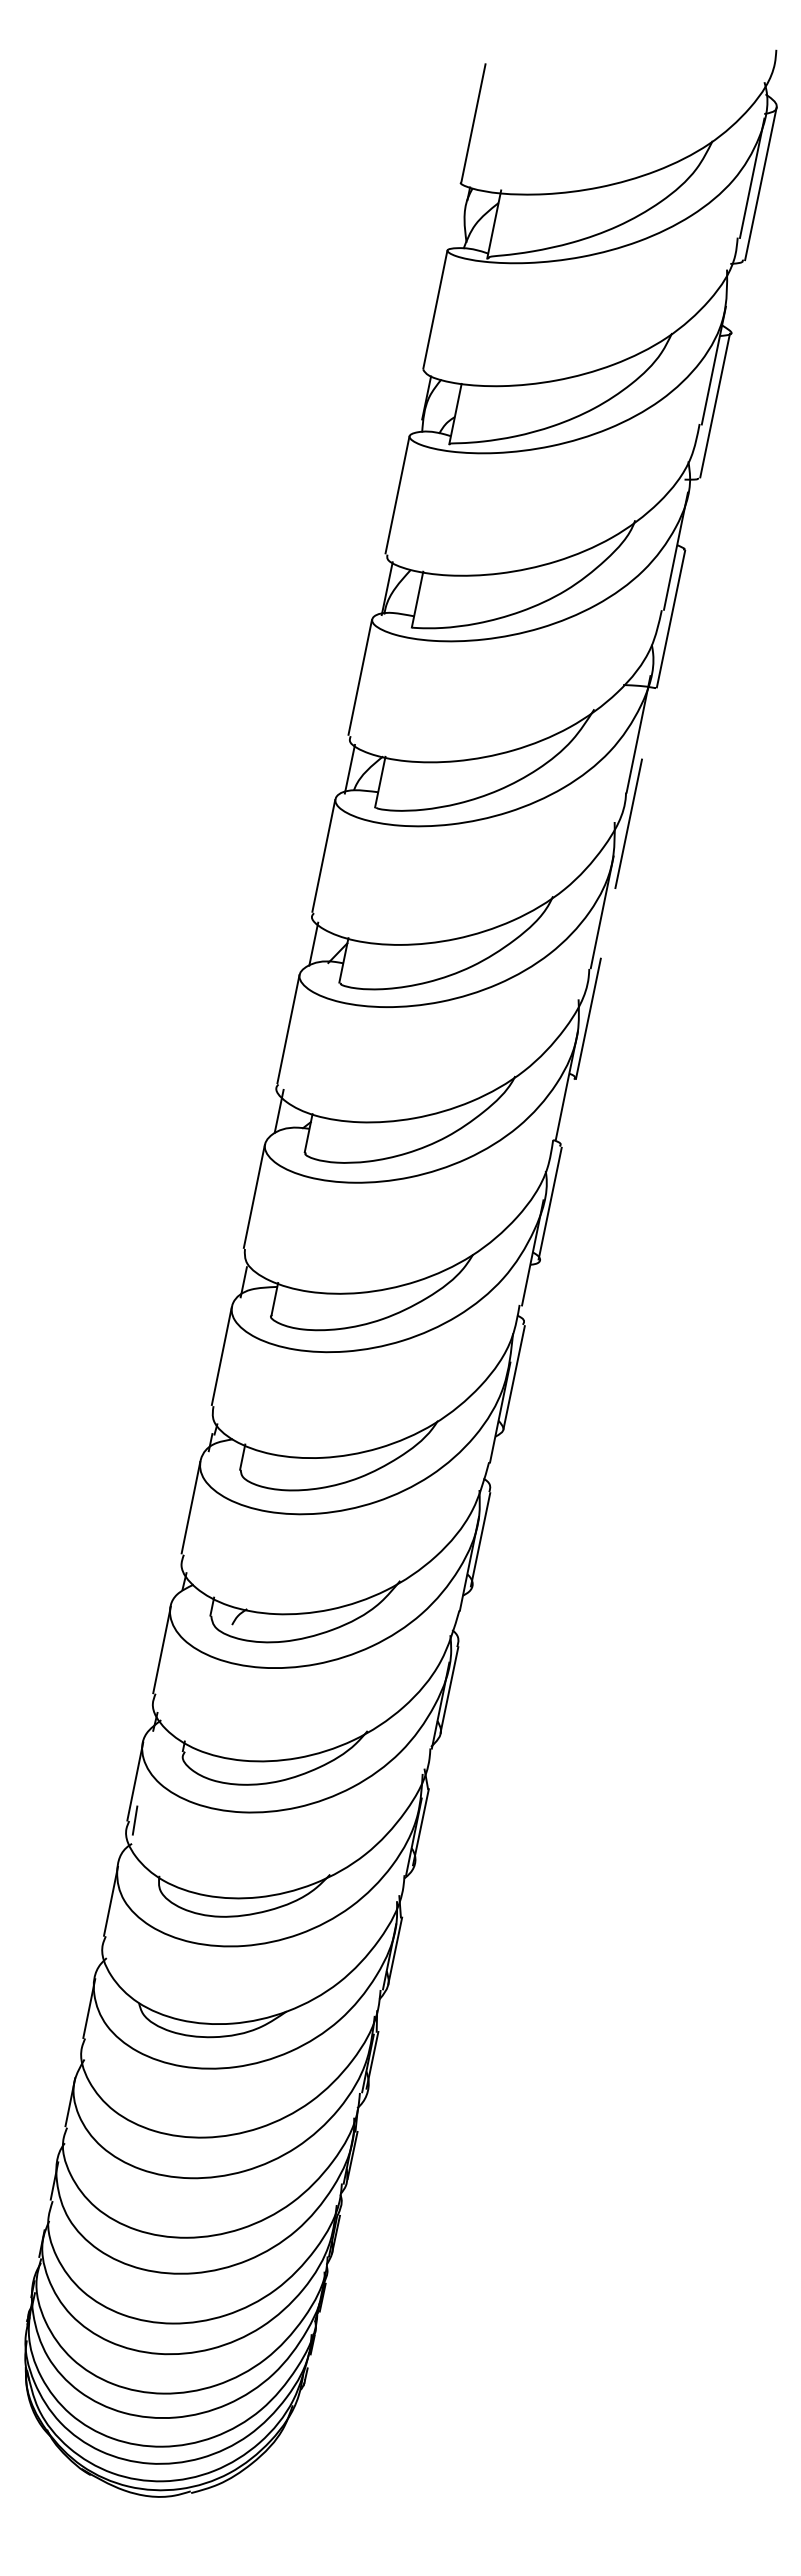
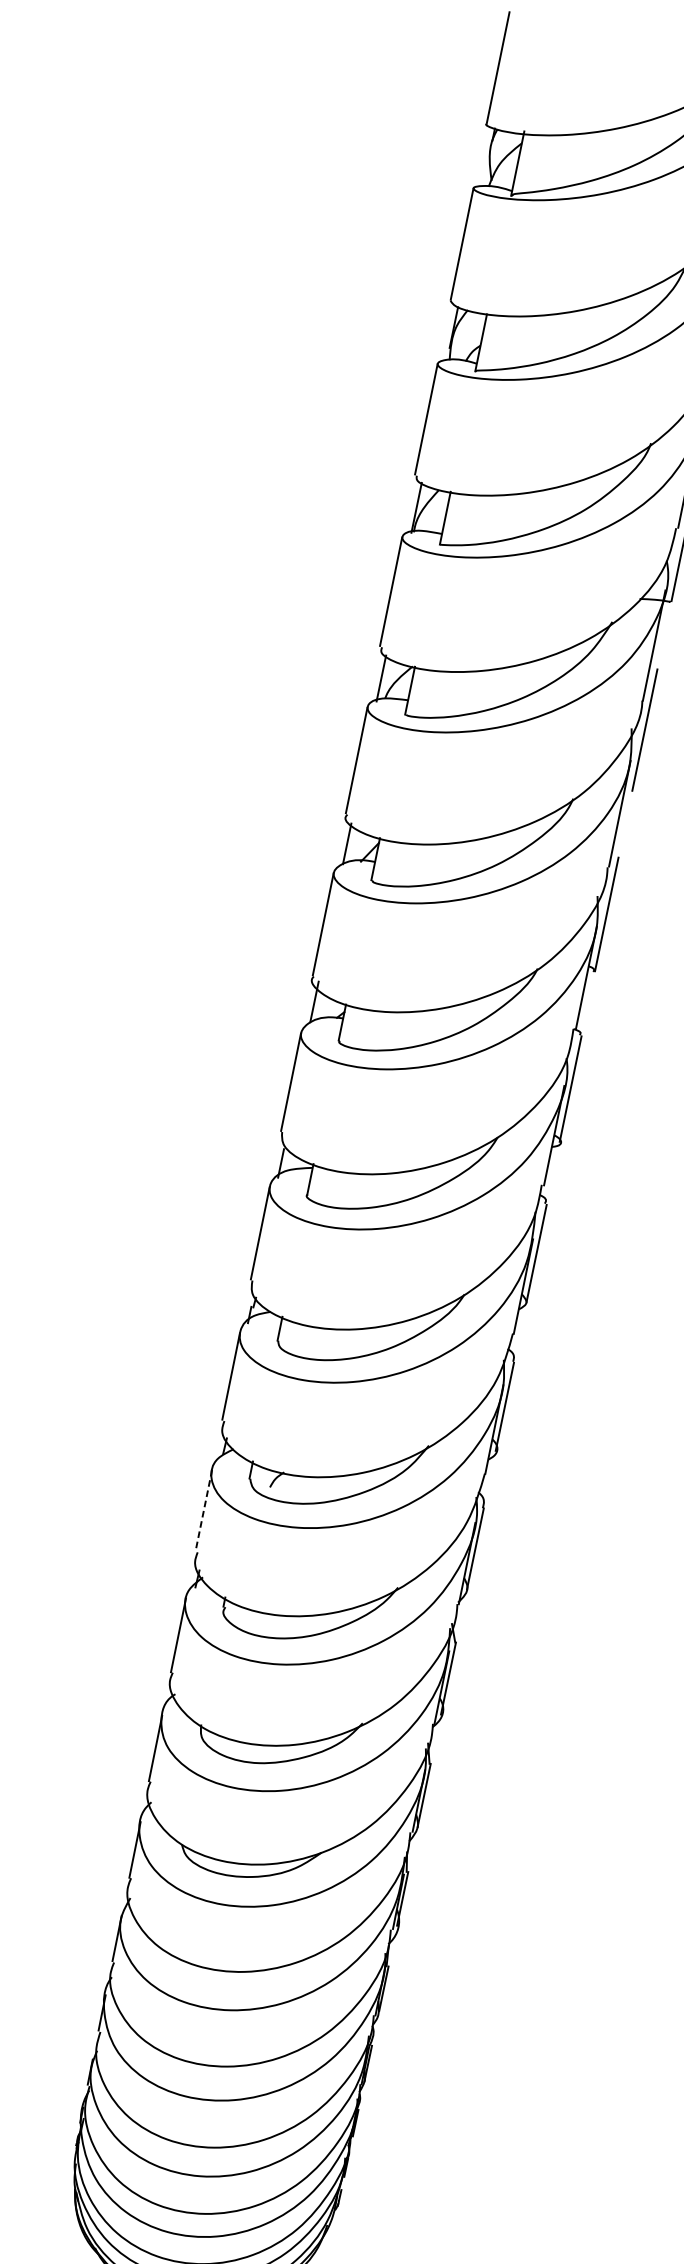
line: (161, 1650) -> (203, 1511), solid -> dashed
line: (134, 1820) -> (177, 1672), removed

